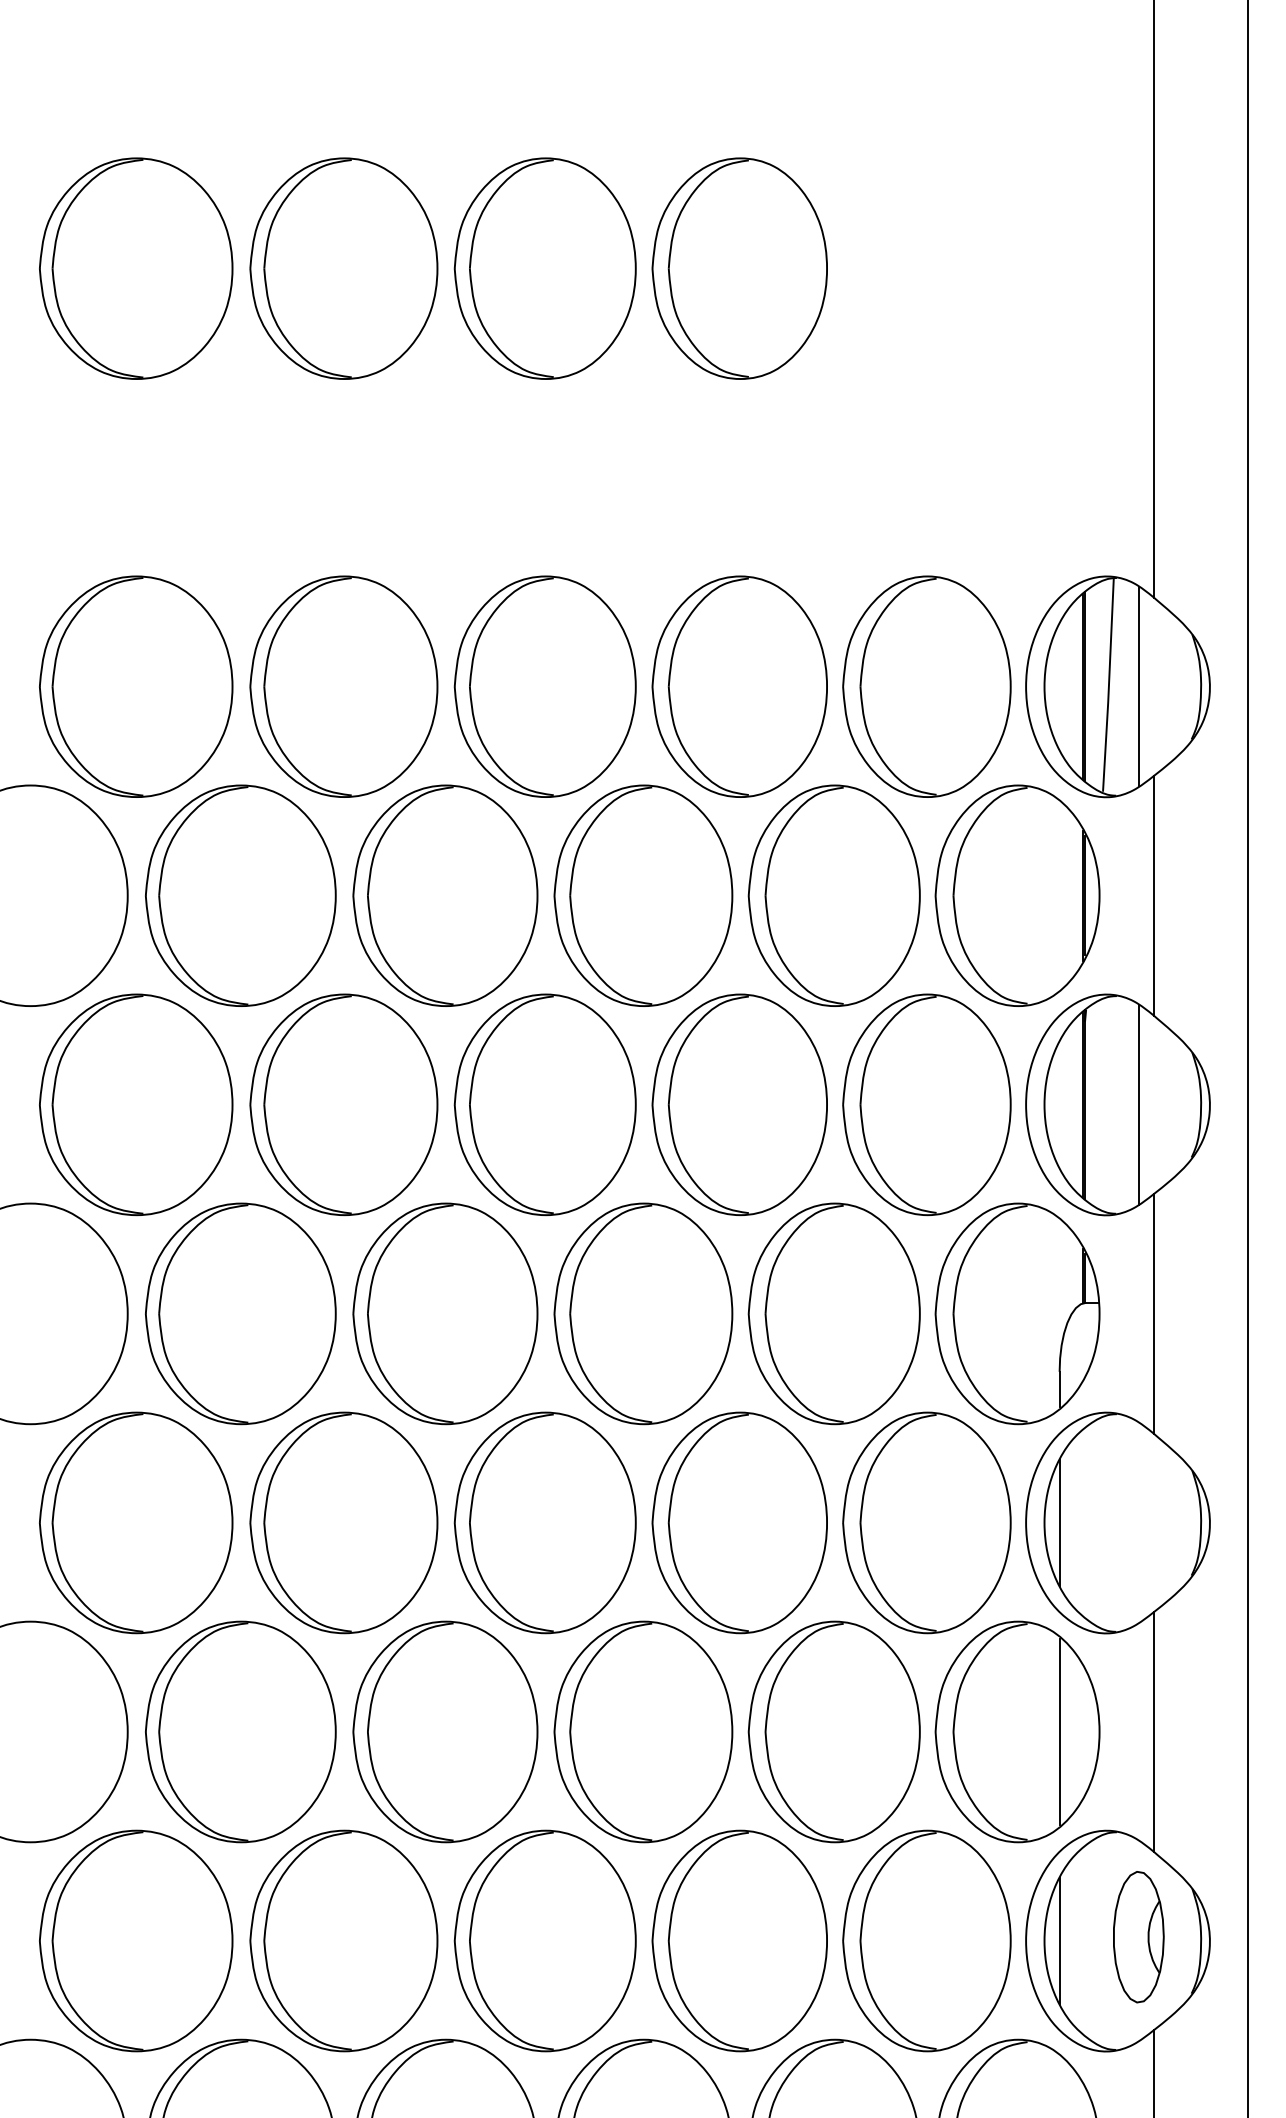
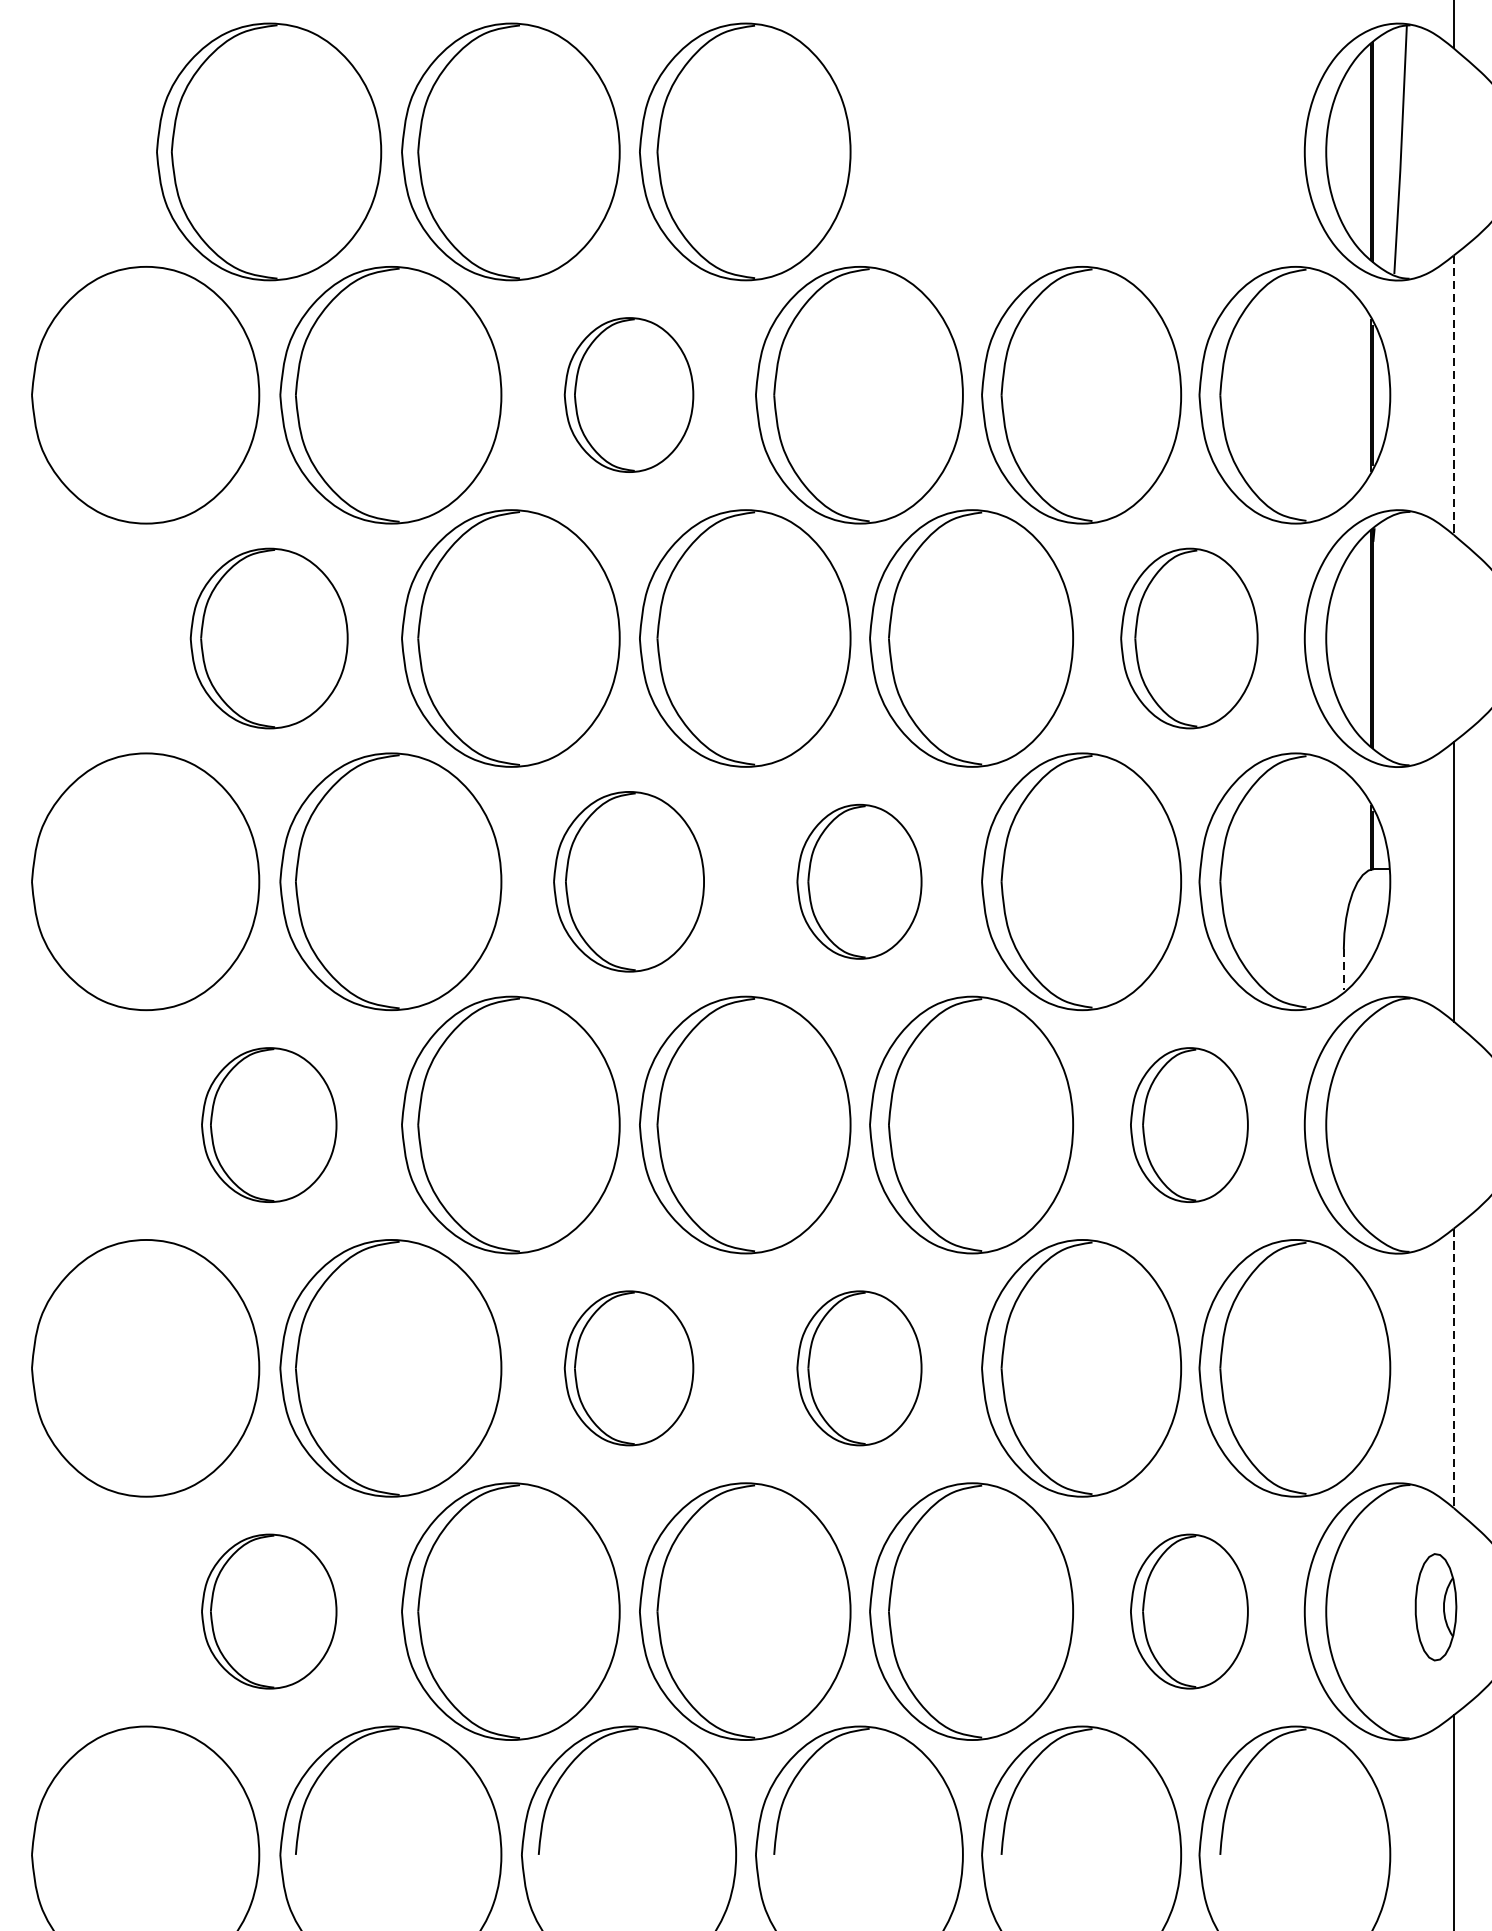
part: (739, 686) -> (971, 151), removed
part: (926, 686) -> (1188, 151), removed
line: (1138, 686) -> (1435, 151), removed
part: (445, 895) -> (629, 394), size x0.6
line: (1154, 896) -> (1454, 396), solid -> dashed
part: (136, 1104) -> (269, 638), size x0.7
part: (926, 1104) -> (1188, 638), size x0.7
line: (1138, 1104) -> (1435, 638), removed
part: (445, 1313) -> (629, 881), size x0.7
part: (643, 1313) -> (859, 881), size x0.6
line: (1059, 1389) -> (1343, 969), solid -> dashed
part: (136, 1522) -> (269, 1124), size x0.6
part: (926, 1522) -> (1188, 1124), size x0.6
line: (1059, 1522) -> (1343, 1124), removed
part: (445, 1731) -> (629, 1367), size x0.6
part: (643, 1731) -> (859, 1367), size x0.6
line: (1059, 1731) -> (1343, 1367), removed
line: (1154, 1732) -> (1454, 1368), solid -> dashed
part: (1138, 1937) -> (1435, 1607), size x0.7
part: (136, 1940) -> (269, 1611), size x0.6
part: (926, 1940) -> (1188, 1611), size x0.6
line: (1059, 1940) -> (1343, 1611), removed

